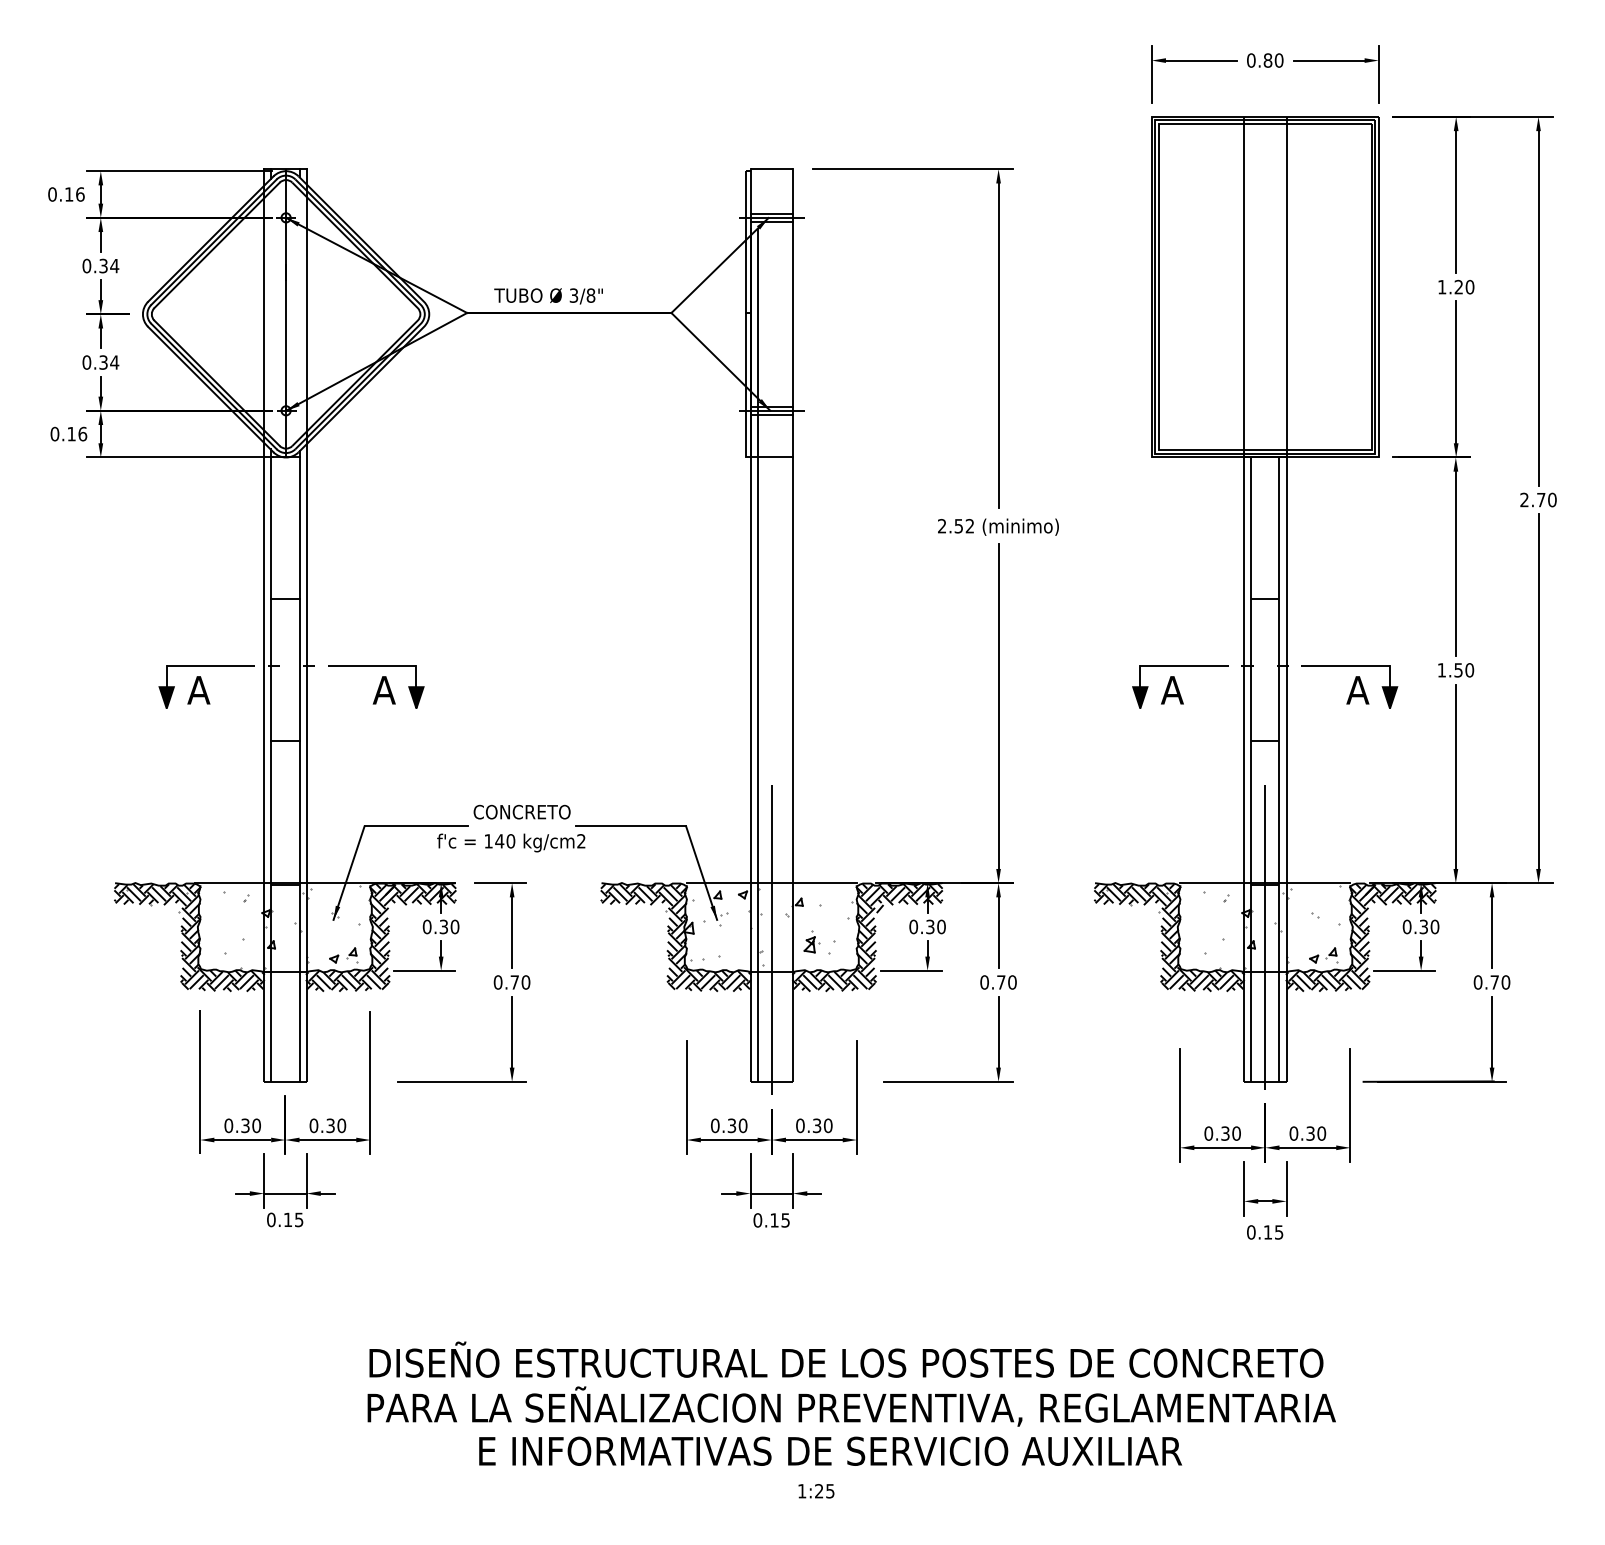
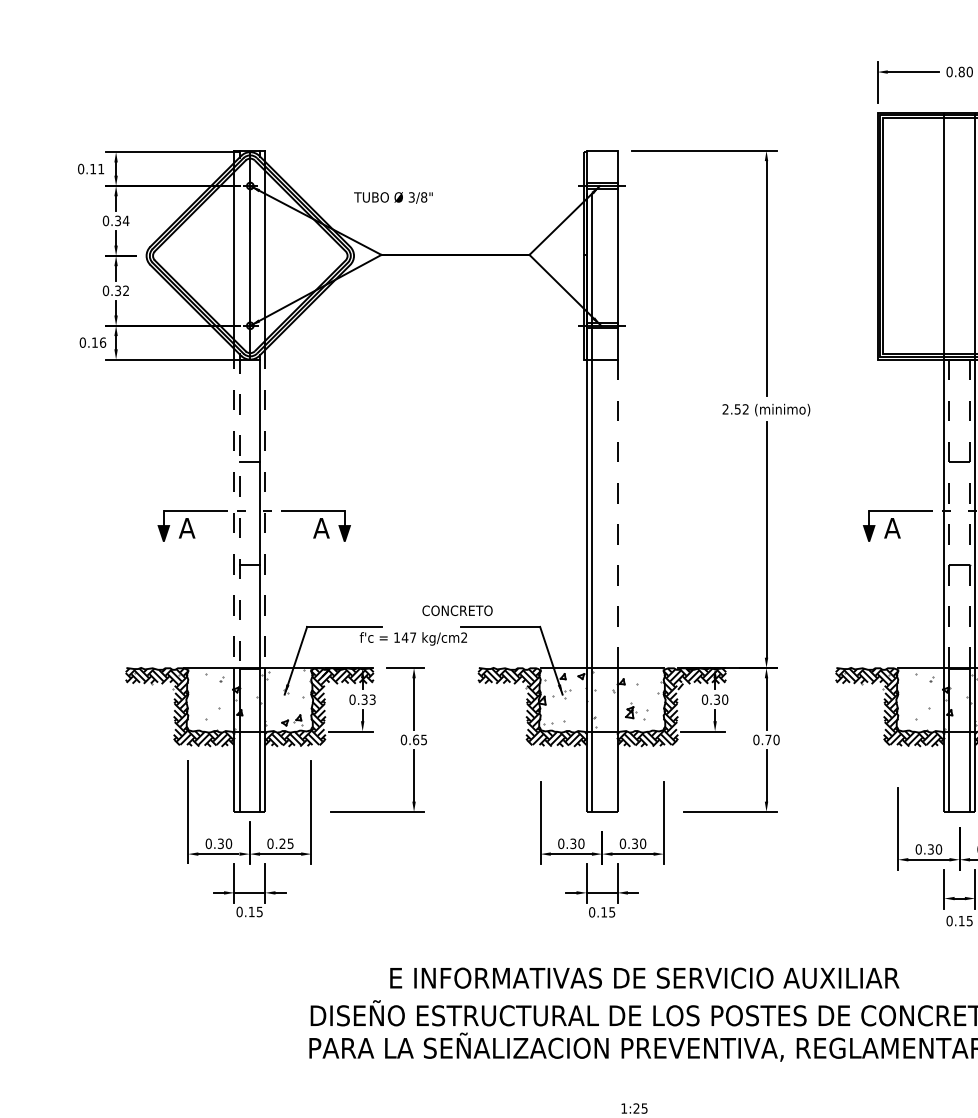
text: (80, 194) -> (101, 169), 0.16 -> 0.11
text: (548, 296) -> (393, 198), moved
text: (114, 362) -> (125, 290), 0.34 -> 0.32
line: (264, 662) -> (234, 508), solid -> dashed
line: (306, 662) -> (265, 508), solid -> dashed
line: (271, 666) -> (239, 511), solid -> dashed
line: (793, 670) -> (617, 513), solid -> dashed
line: (1251, 671) -> (949, 514), solid -> dashed
line: (1279, 671) -> (970, 514), solid -> dashed
text: (521, 811) -> (457, 610), moved
text: (510, 841) -> (412, 637), 140 -> 147
text: (454, 926) -> (372, 699), 0.30 -> 0.33
line: (1265, 937) -> (959, 707), removed
line: (771, 939) -> (601, 708), removed
text: (520, 982) -> (420, 739), 0.70 -> 0.65
text: (336, 1125) -> (286, 843), 0.30 -> 0.25
text: (830, 1450) -> (644, 977), moved

